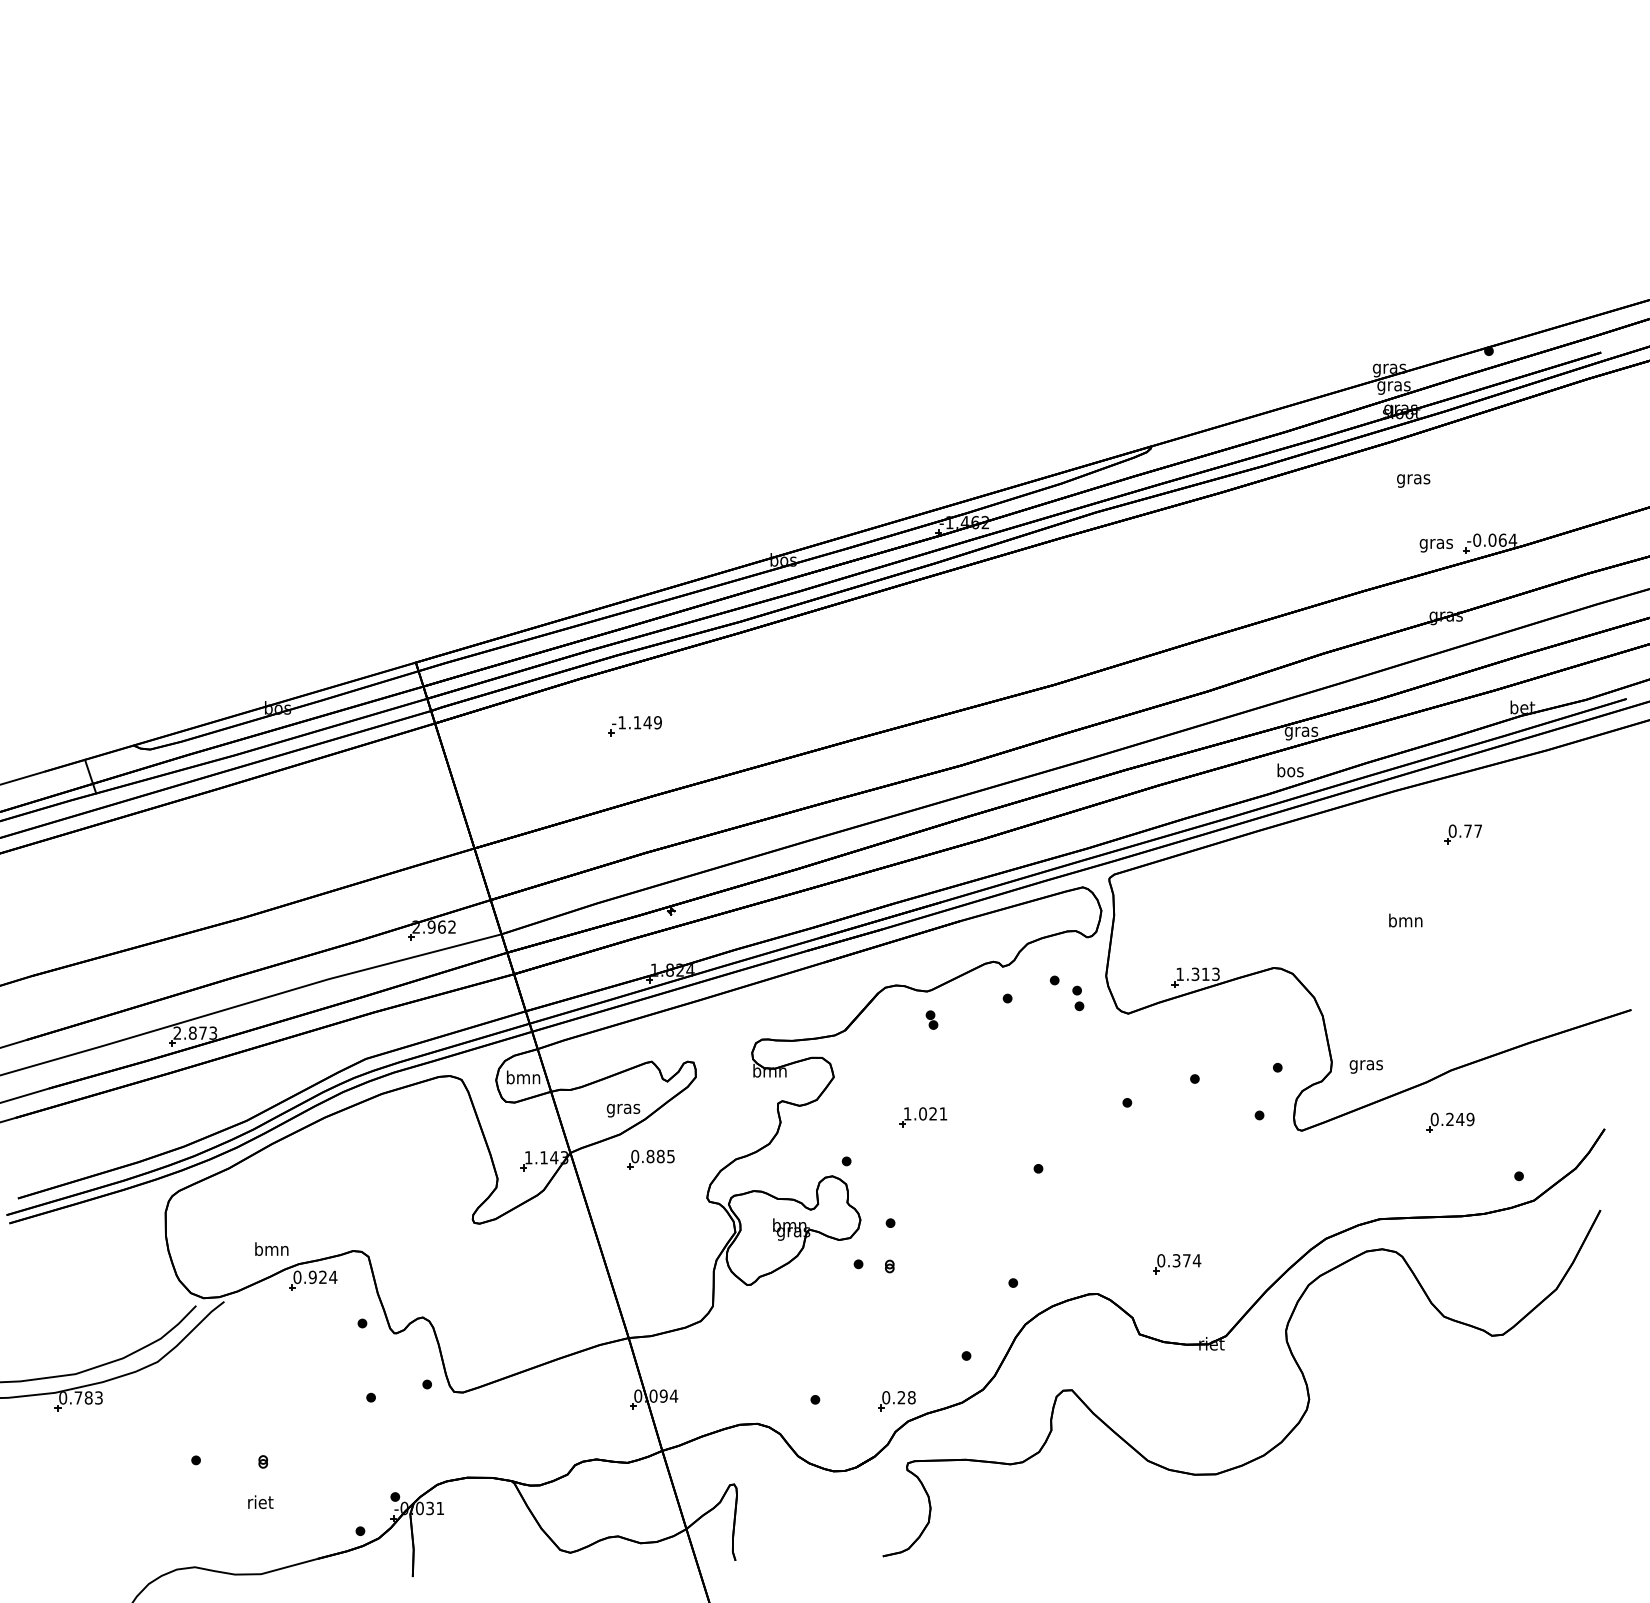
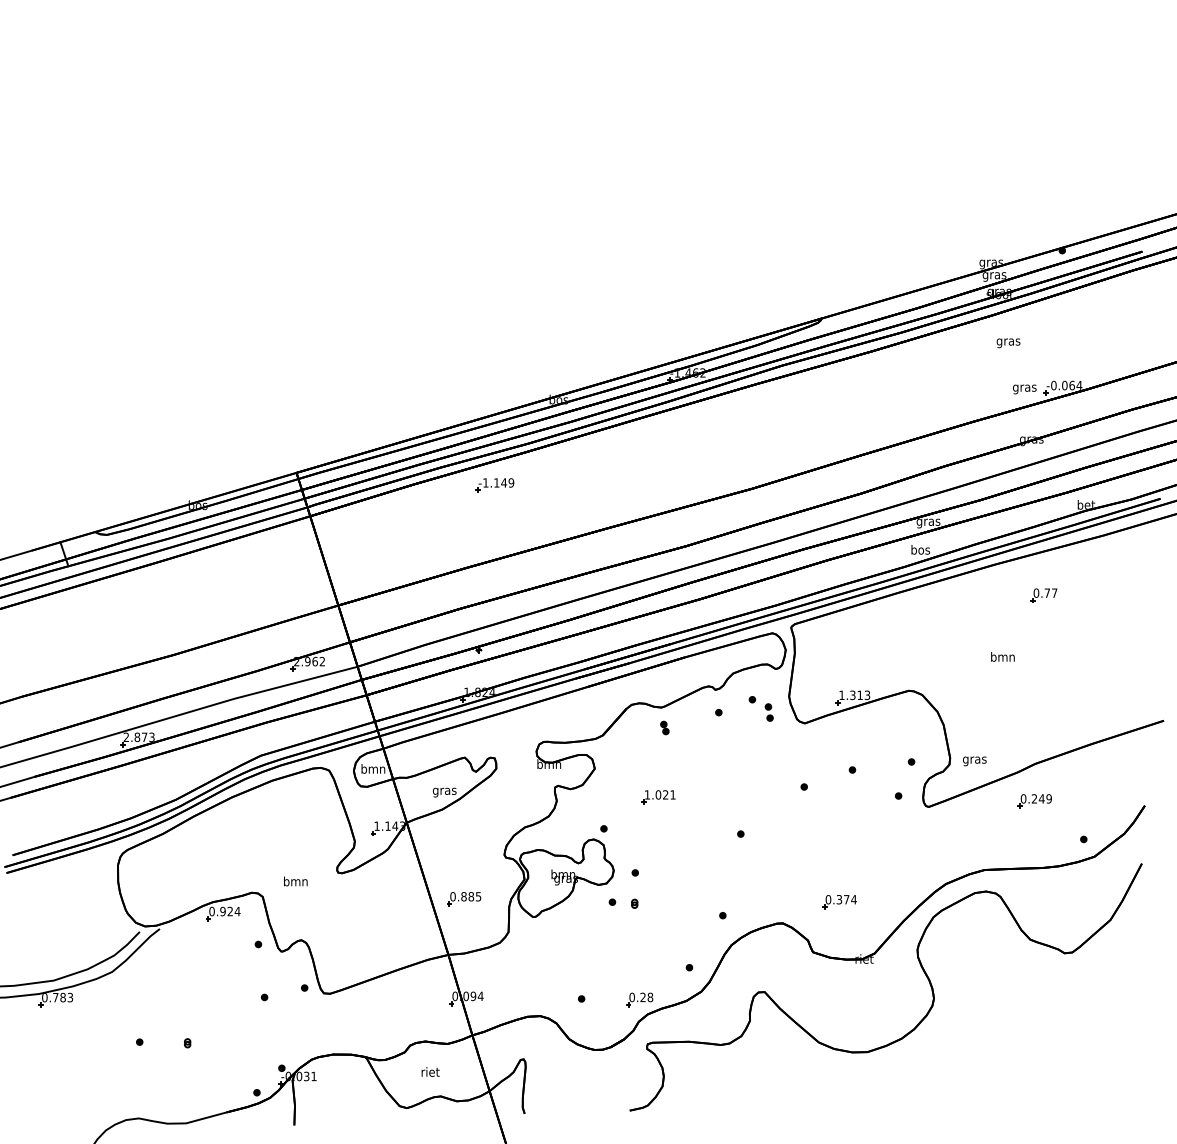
part: (634, 726) -> (494, 485), moved
part: (650, 1159) -> (463, 898), moved
text: (271, 1248) -> (295, 880), moved
text: (260, 1502) -> (430, 1072), moved

